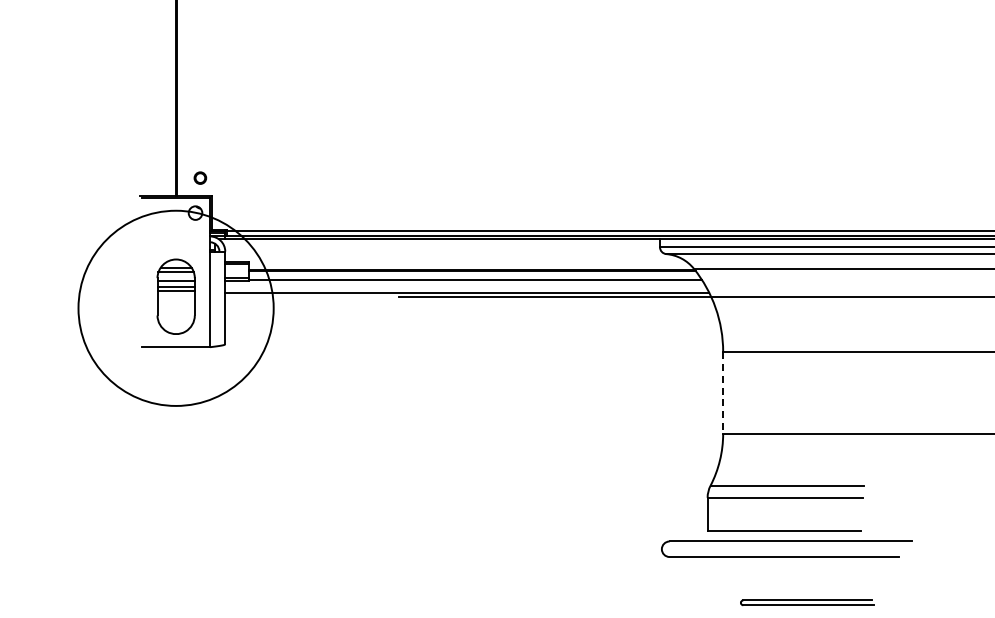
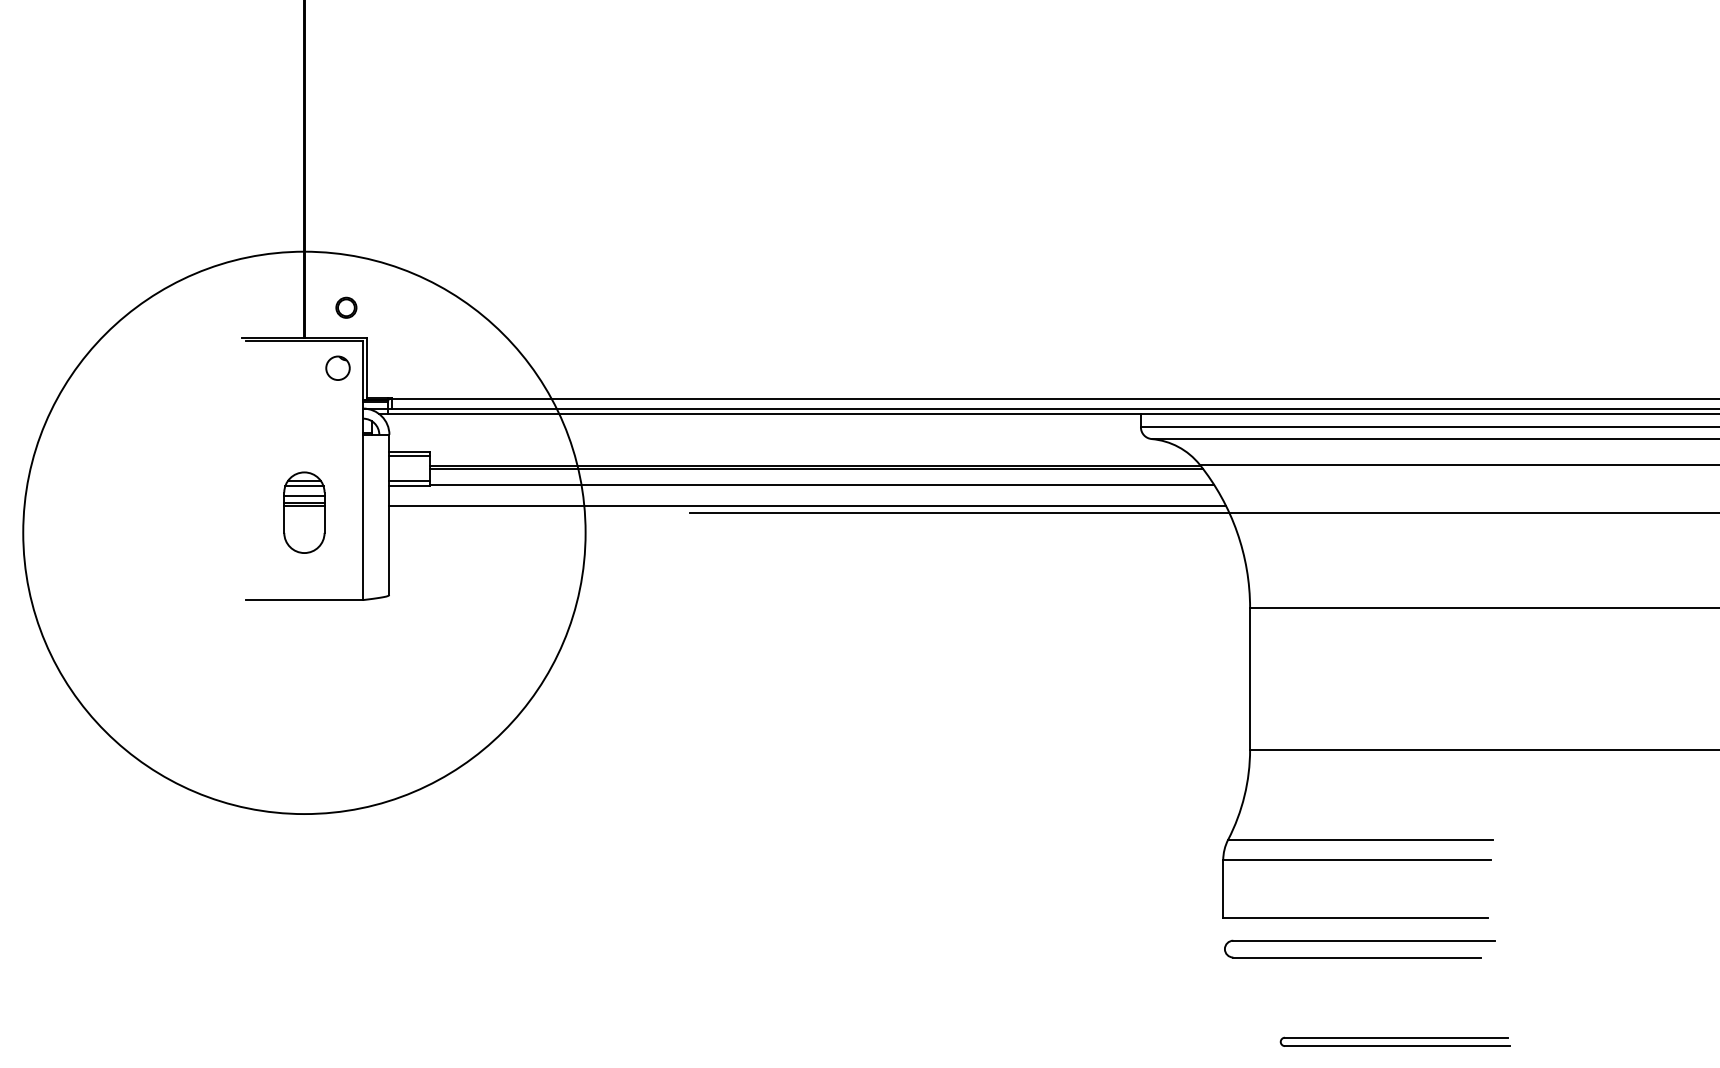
part: (175, 296) -> (303, 512), size x0.62
circle: (175, 308) -> (303, 533), size x1.67
line: (723, 392) -> (1250, 678), dashed -> solid
part: (786, 548) -> (1359, 947), size x0.62

